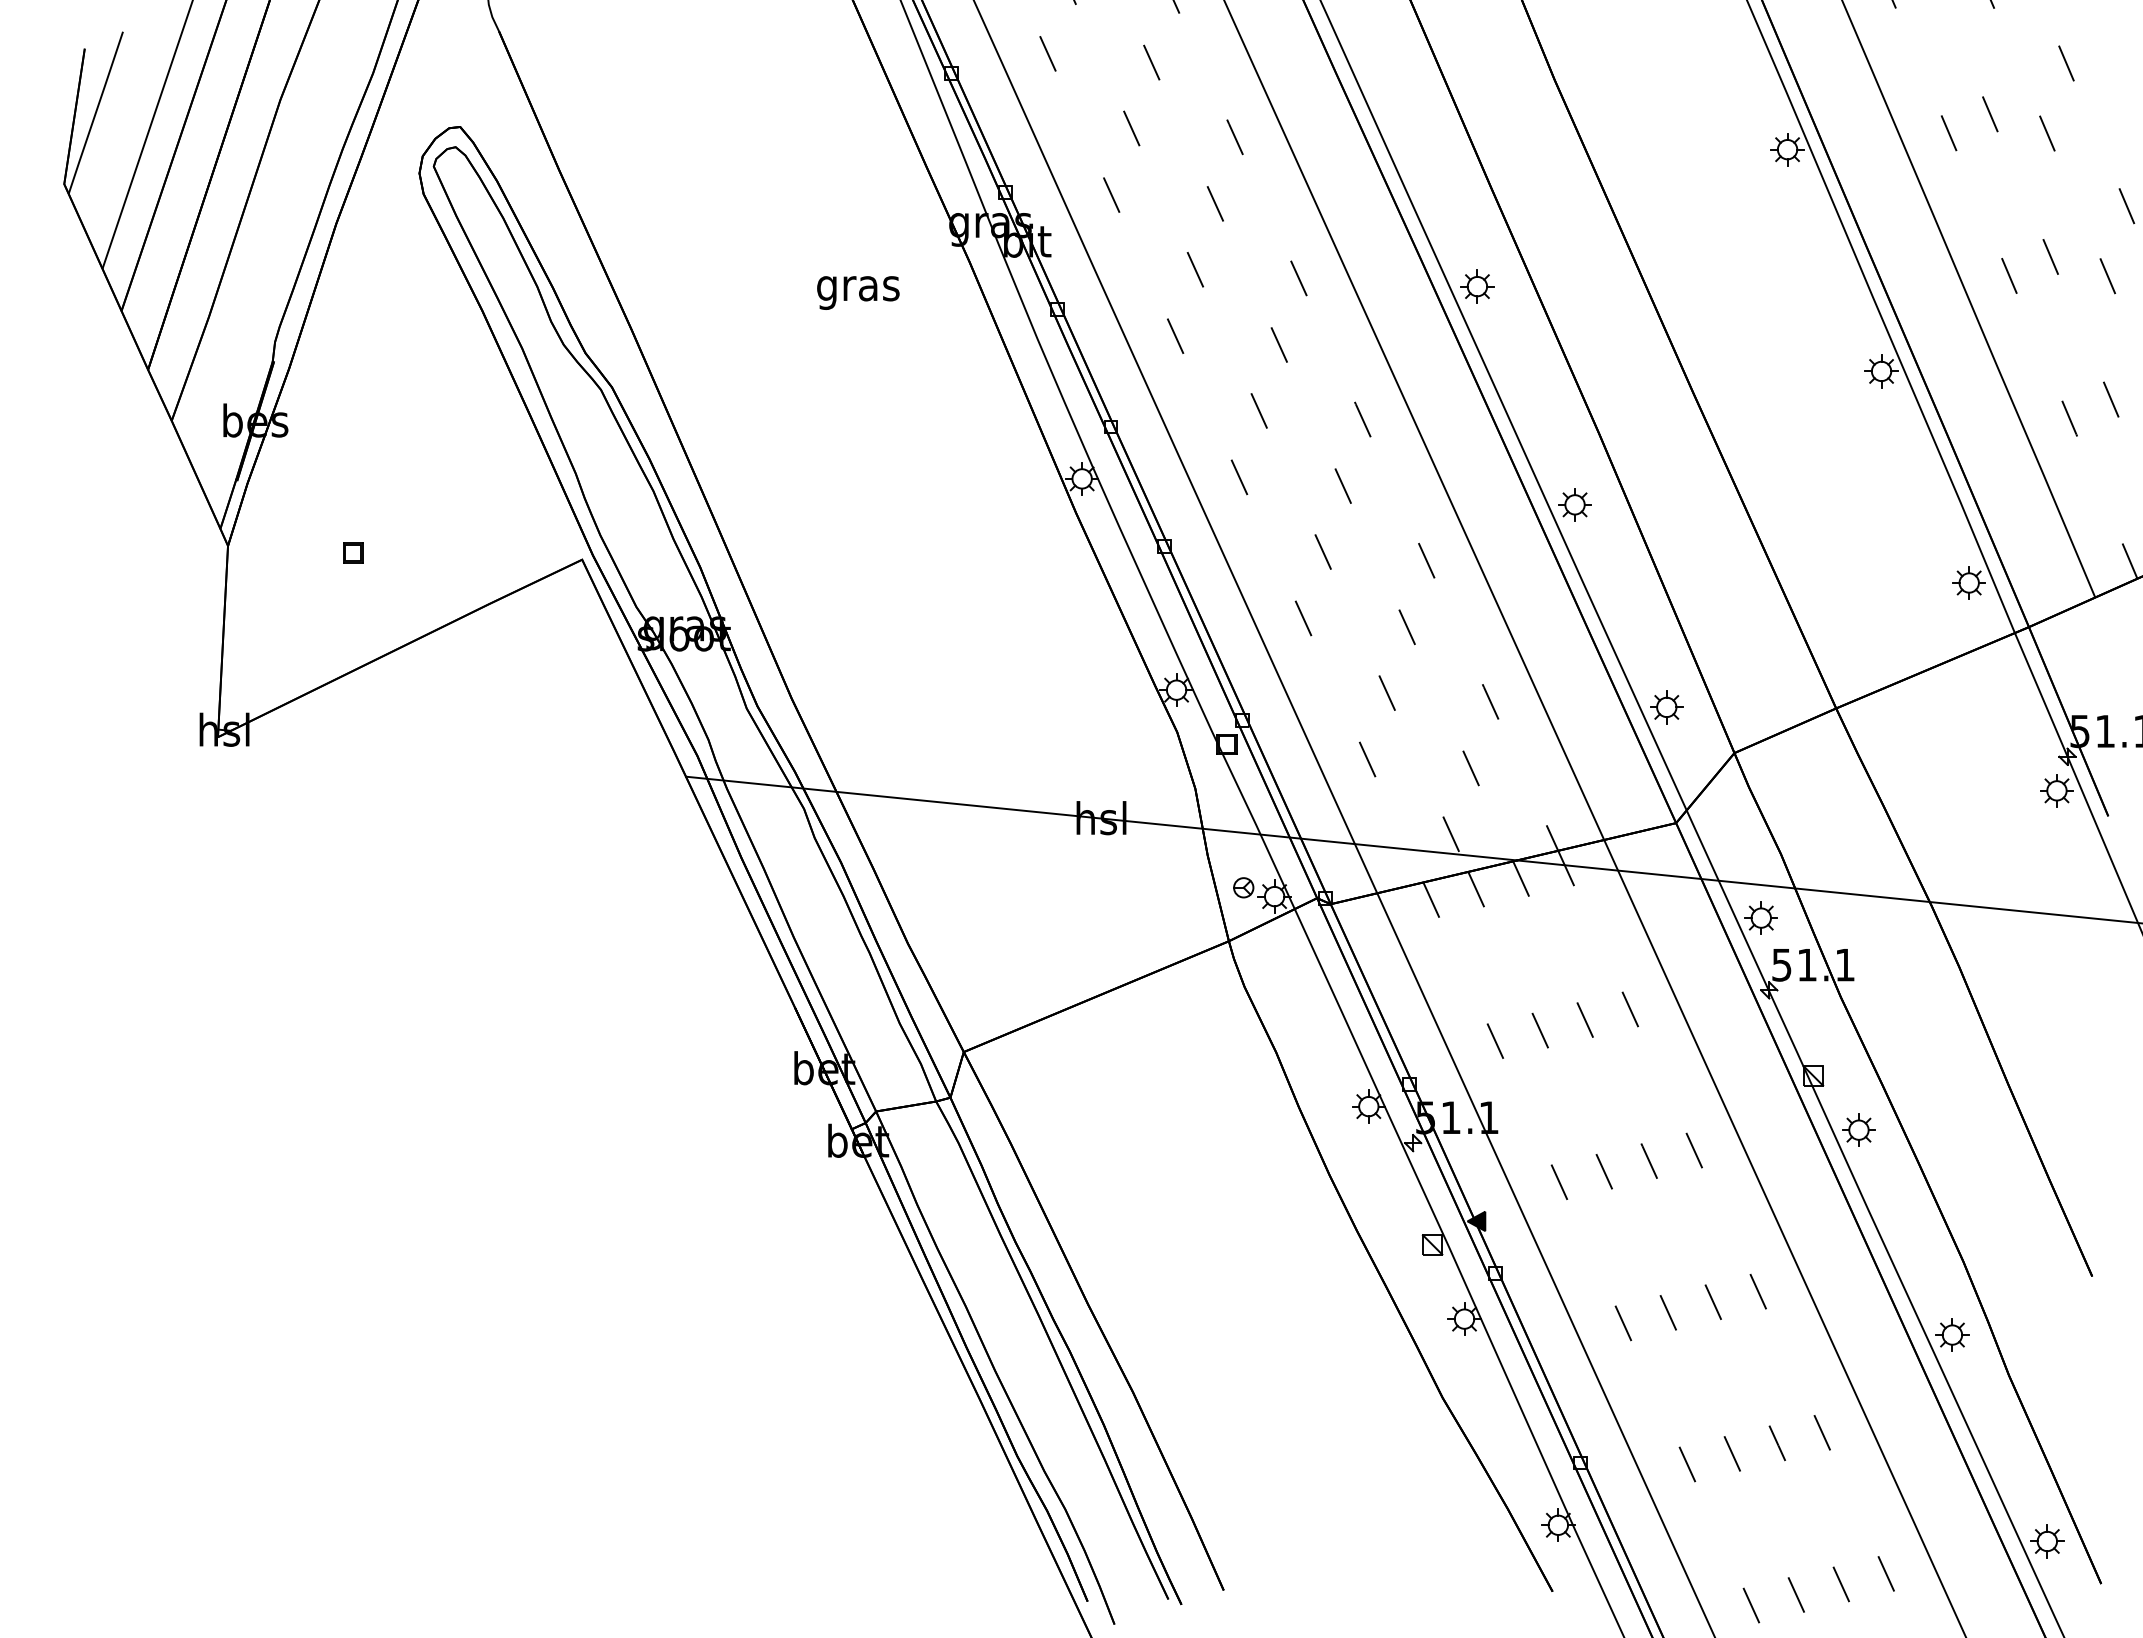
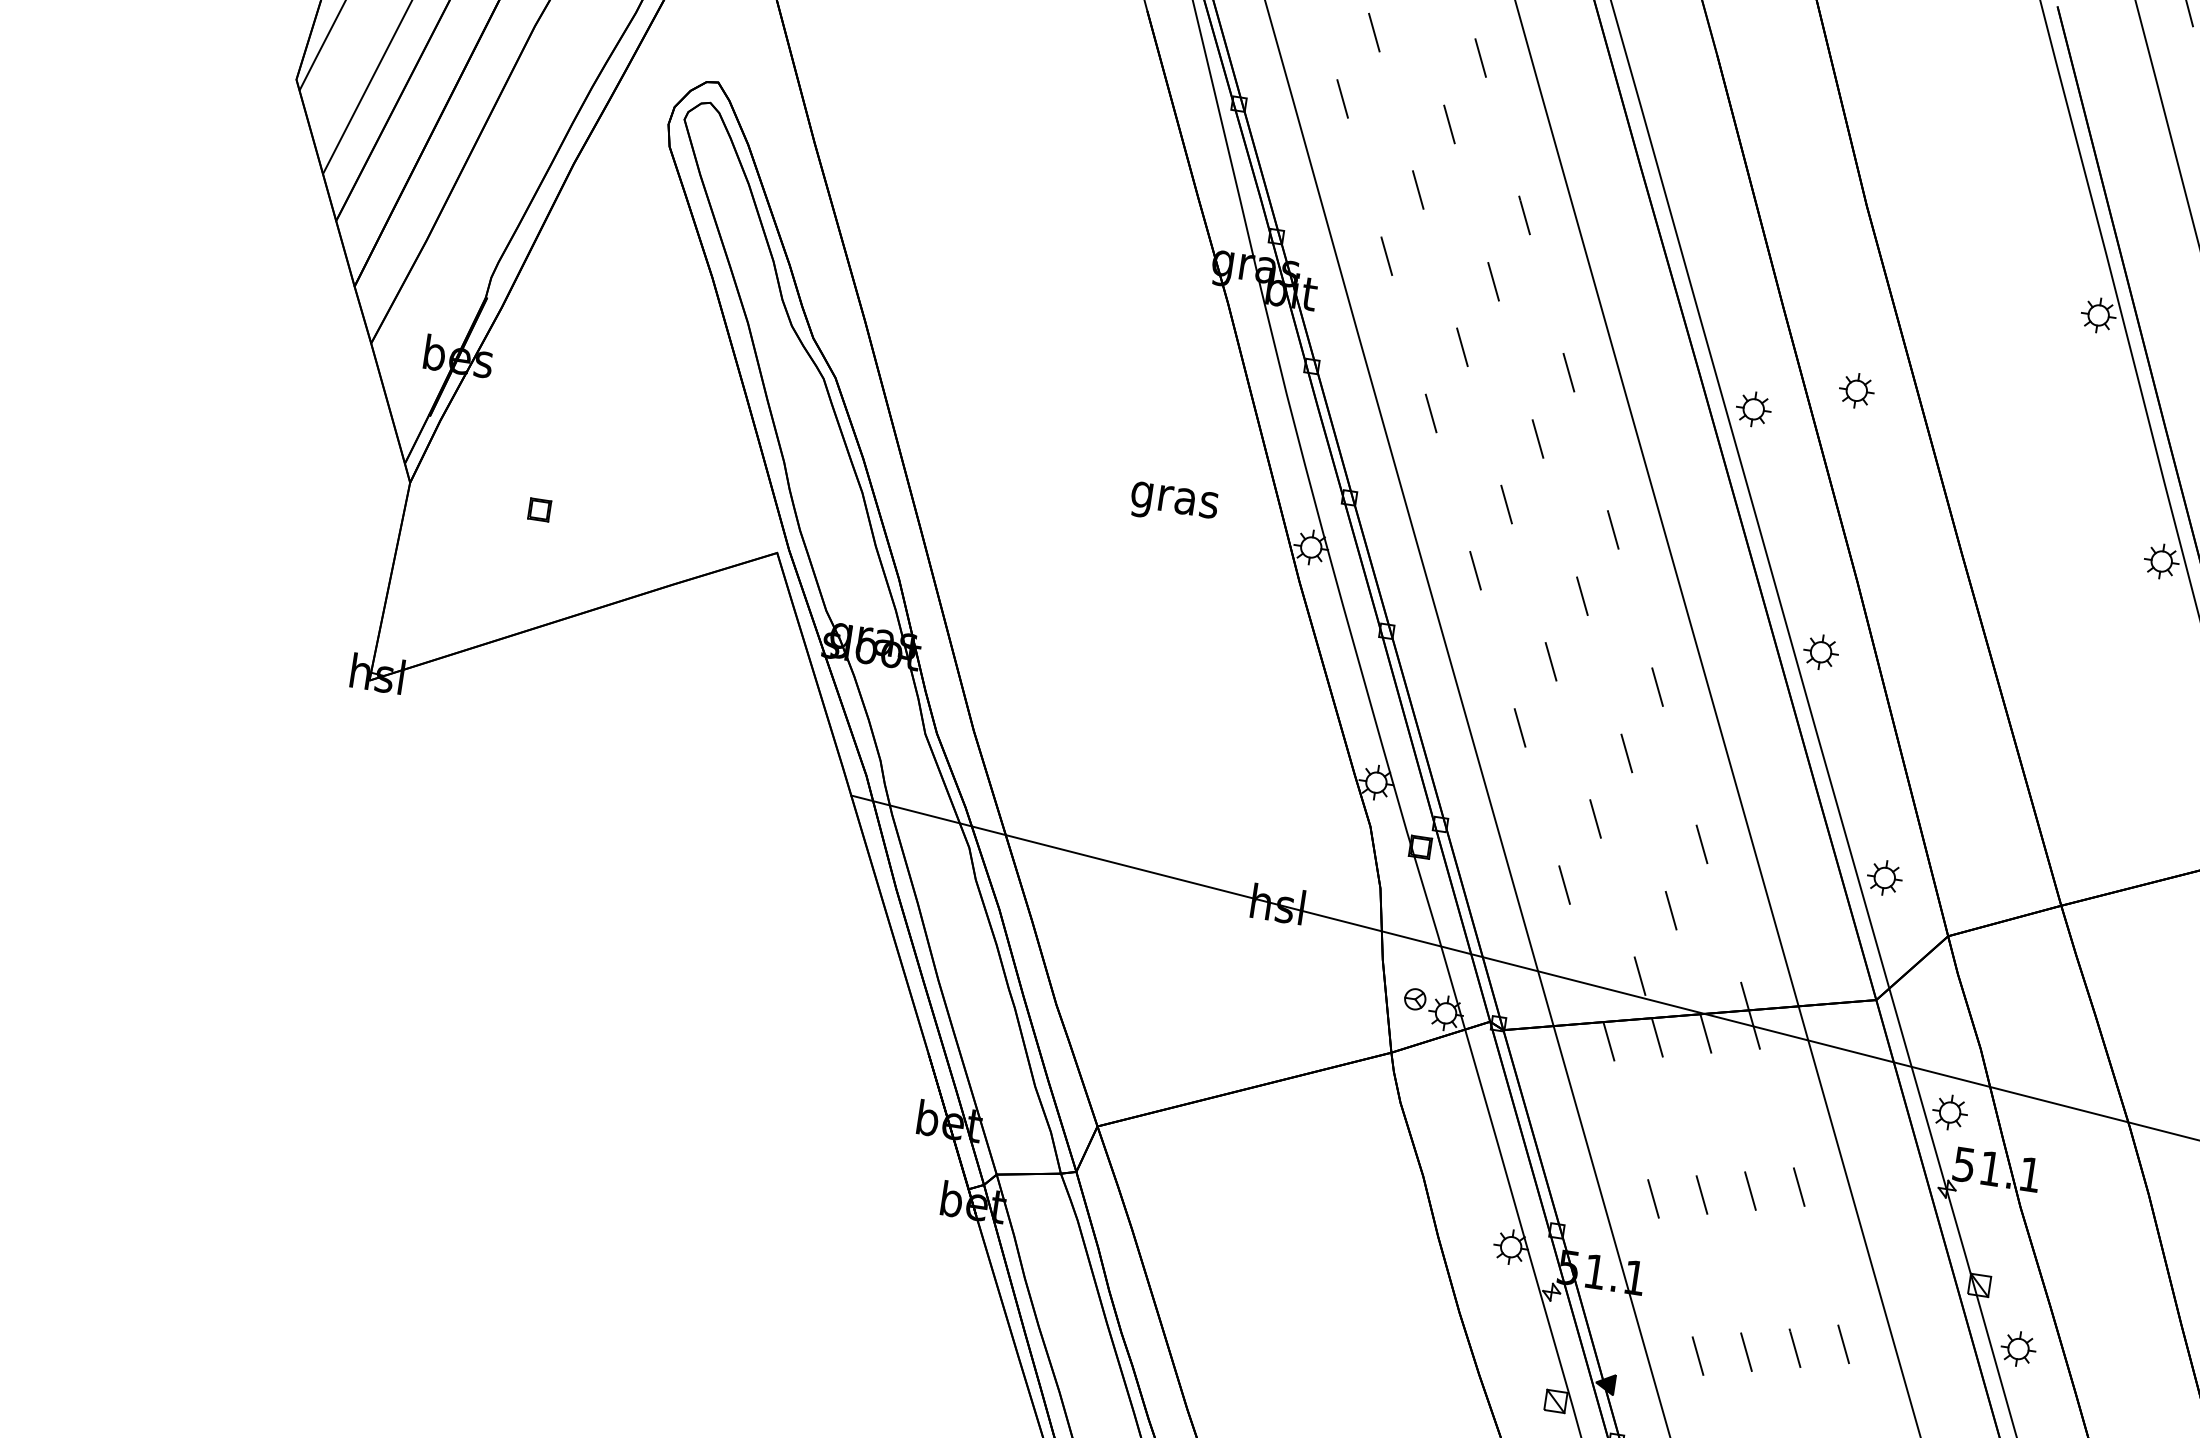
part: (1571, 254) -> (1856, 390), added
text: (858, 292) -> (1174, 503), moved

